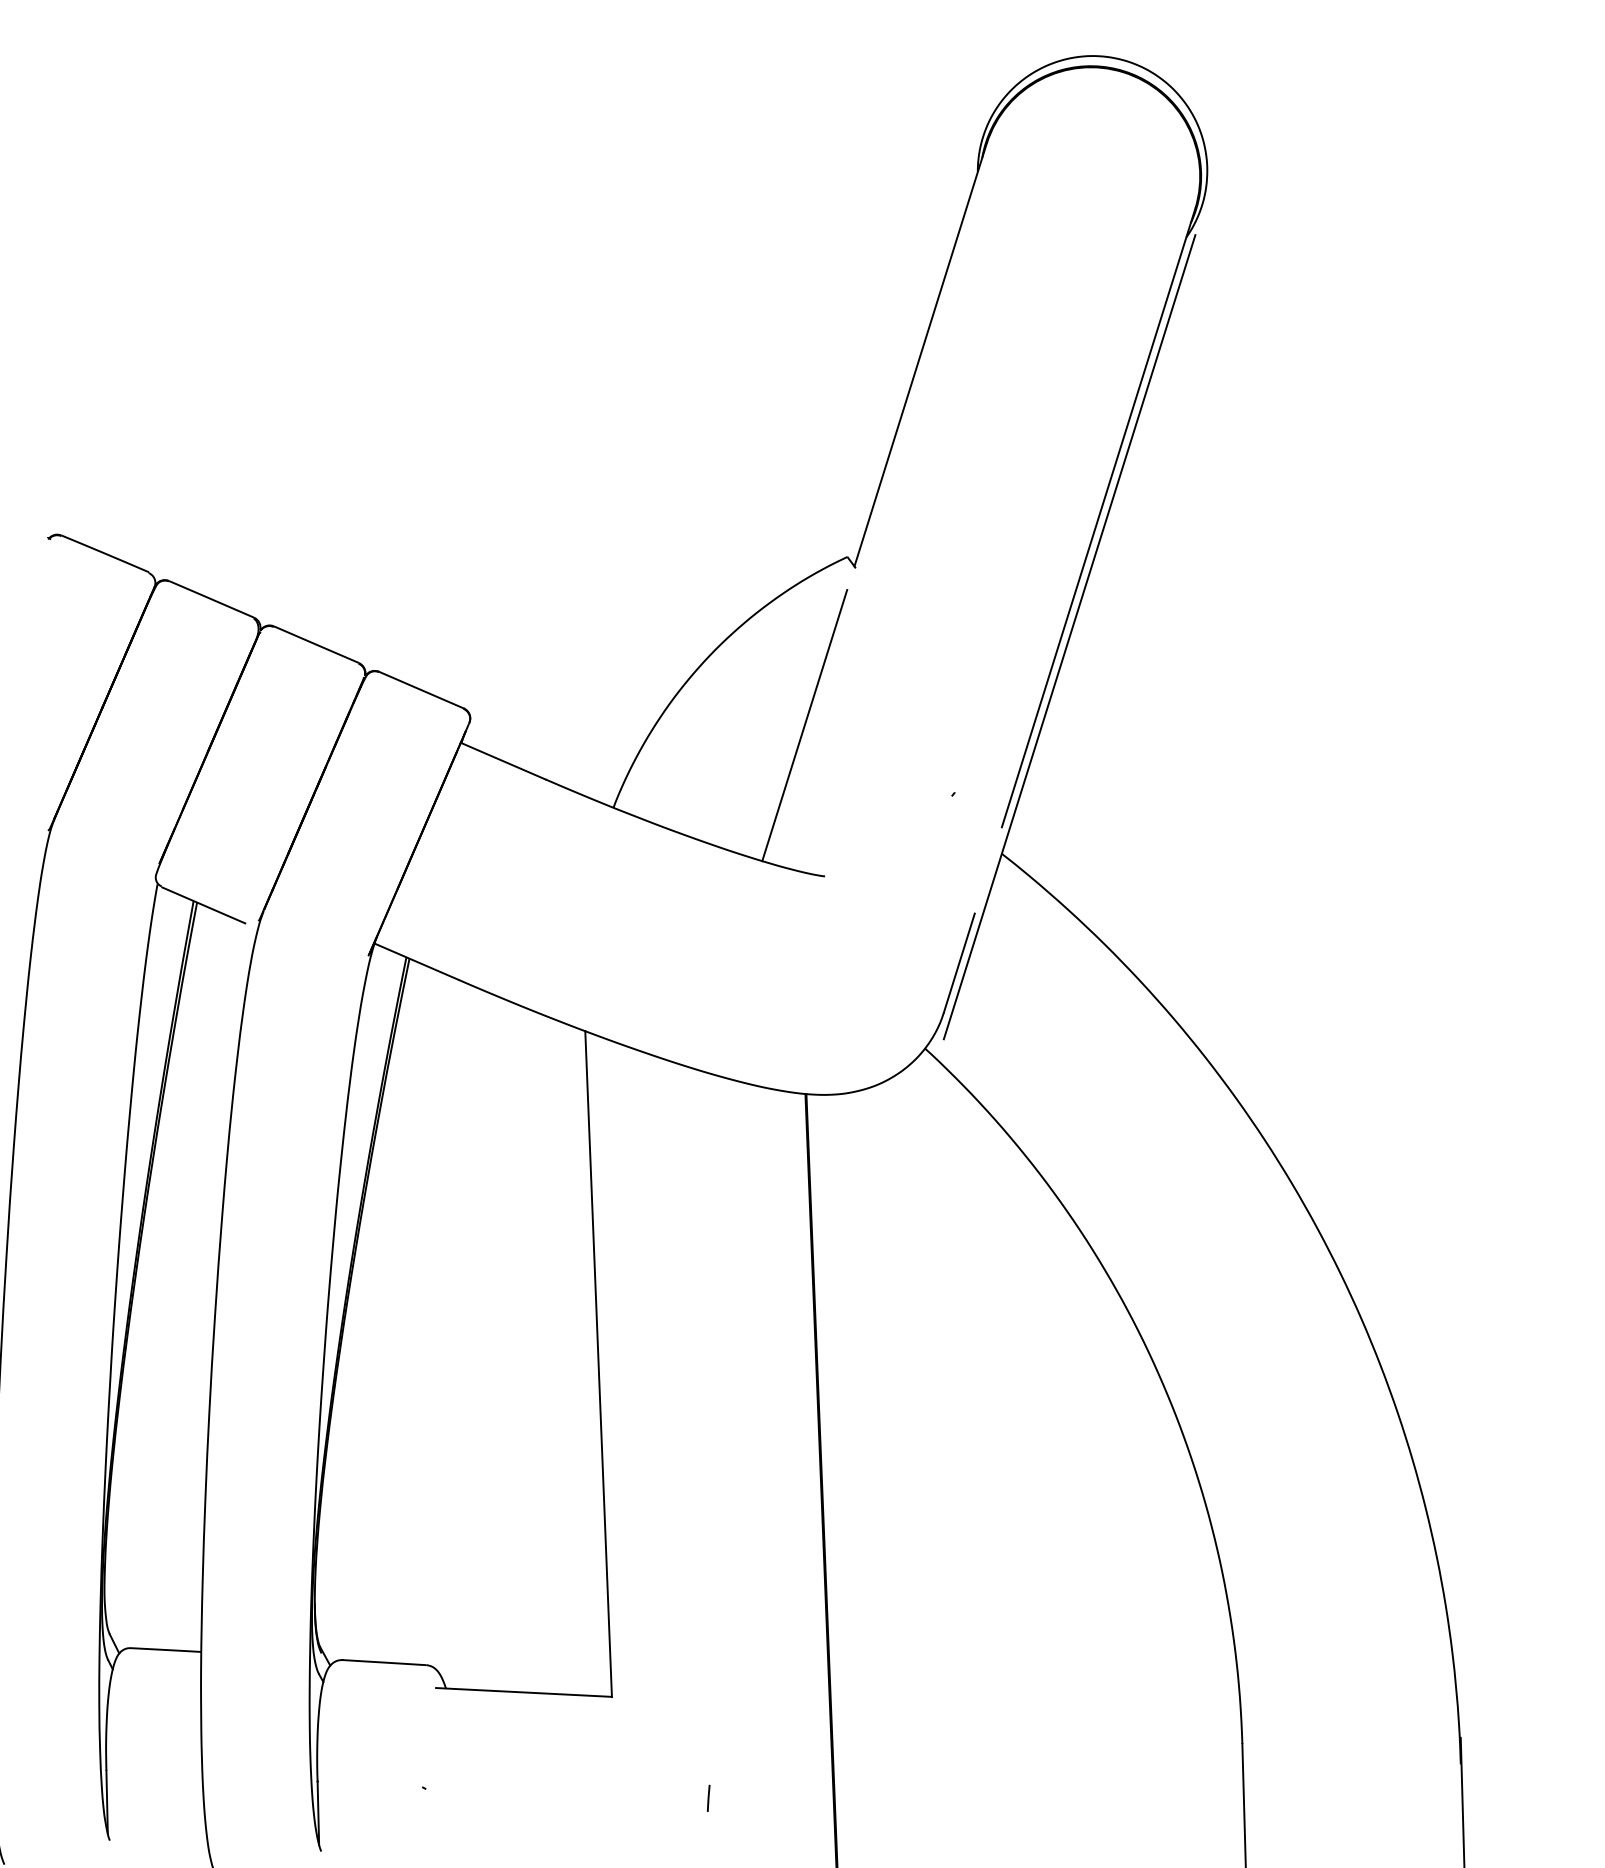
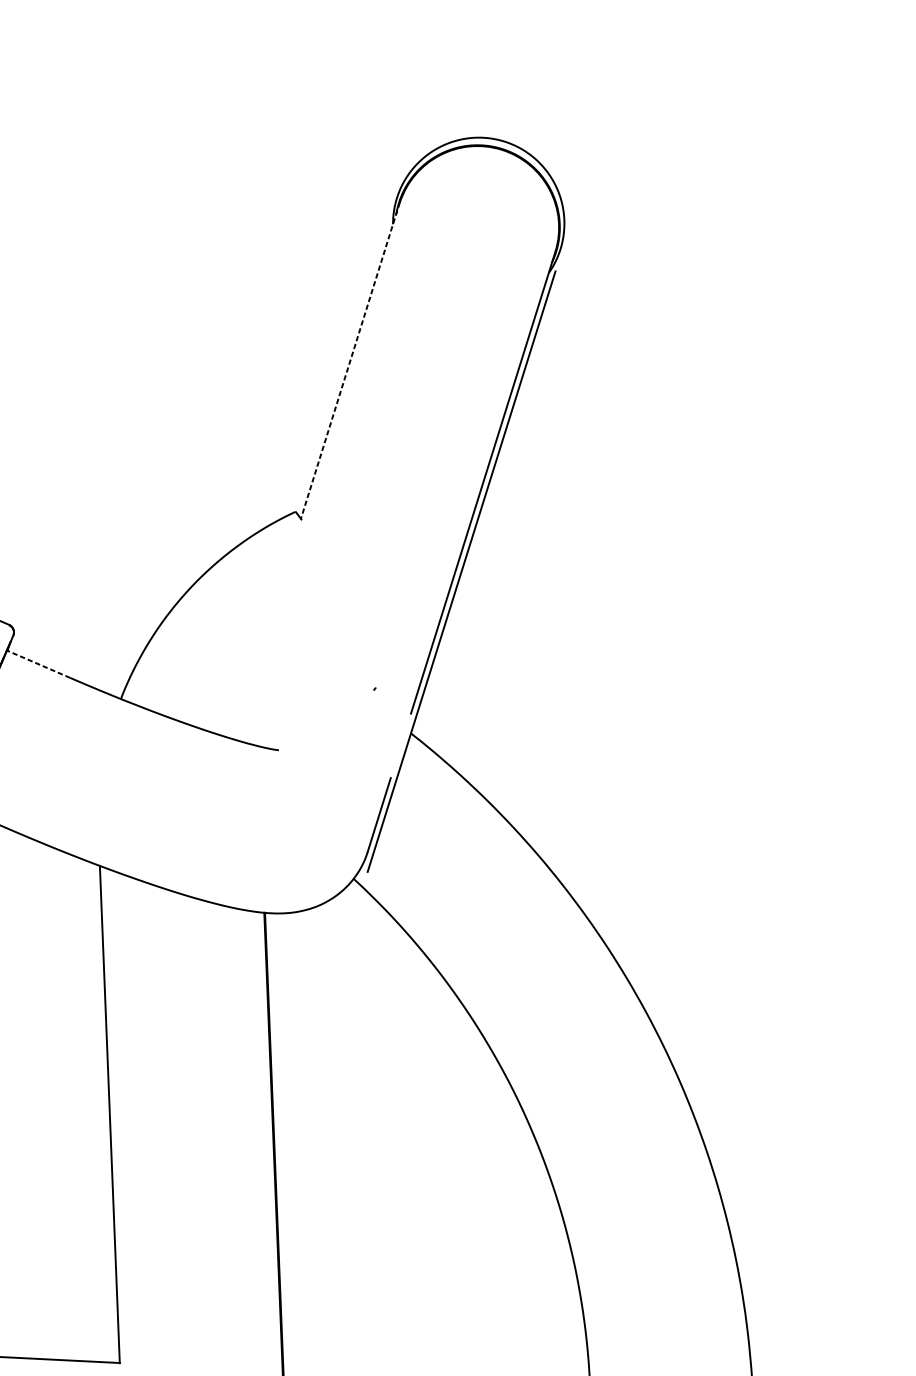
line: (920, 354) -> (350, 360), solid -> dashed
line: (804, 725) -> (263, 637), removed
line: (502, 760) -> (38, 663), solid -> dashed

